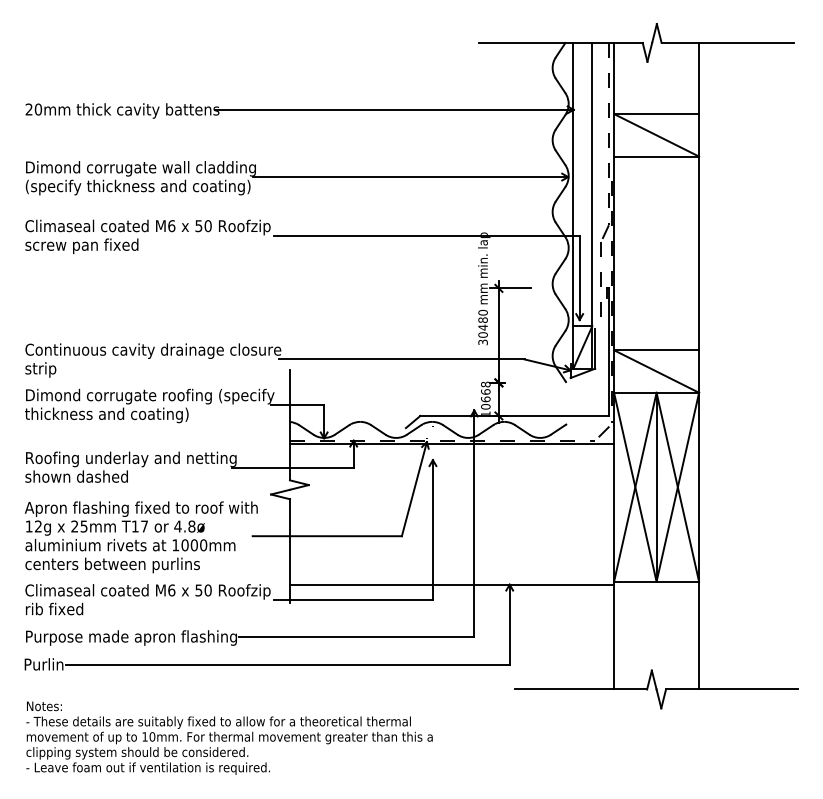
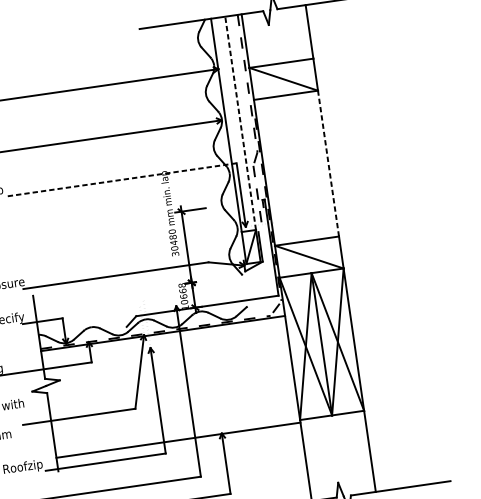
line: (592, 184) -> (240, 123), solid -> dashed
line: (426, 235) -> (121, 179), solid -> dashed
line: (699, 253) -> (328, 163), solid -> dashed

